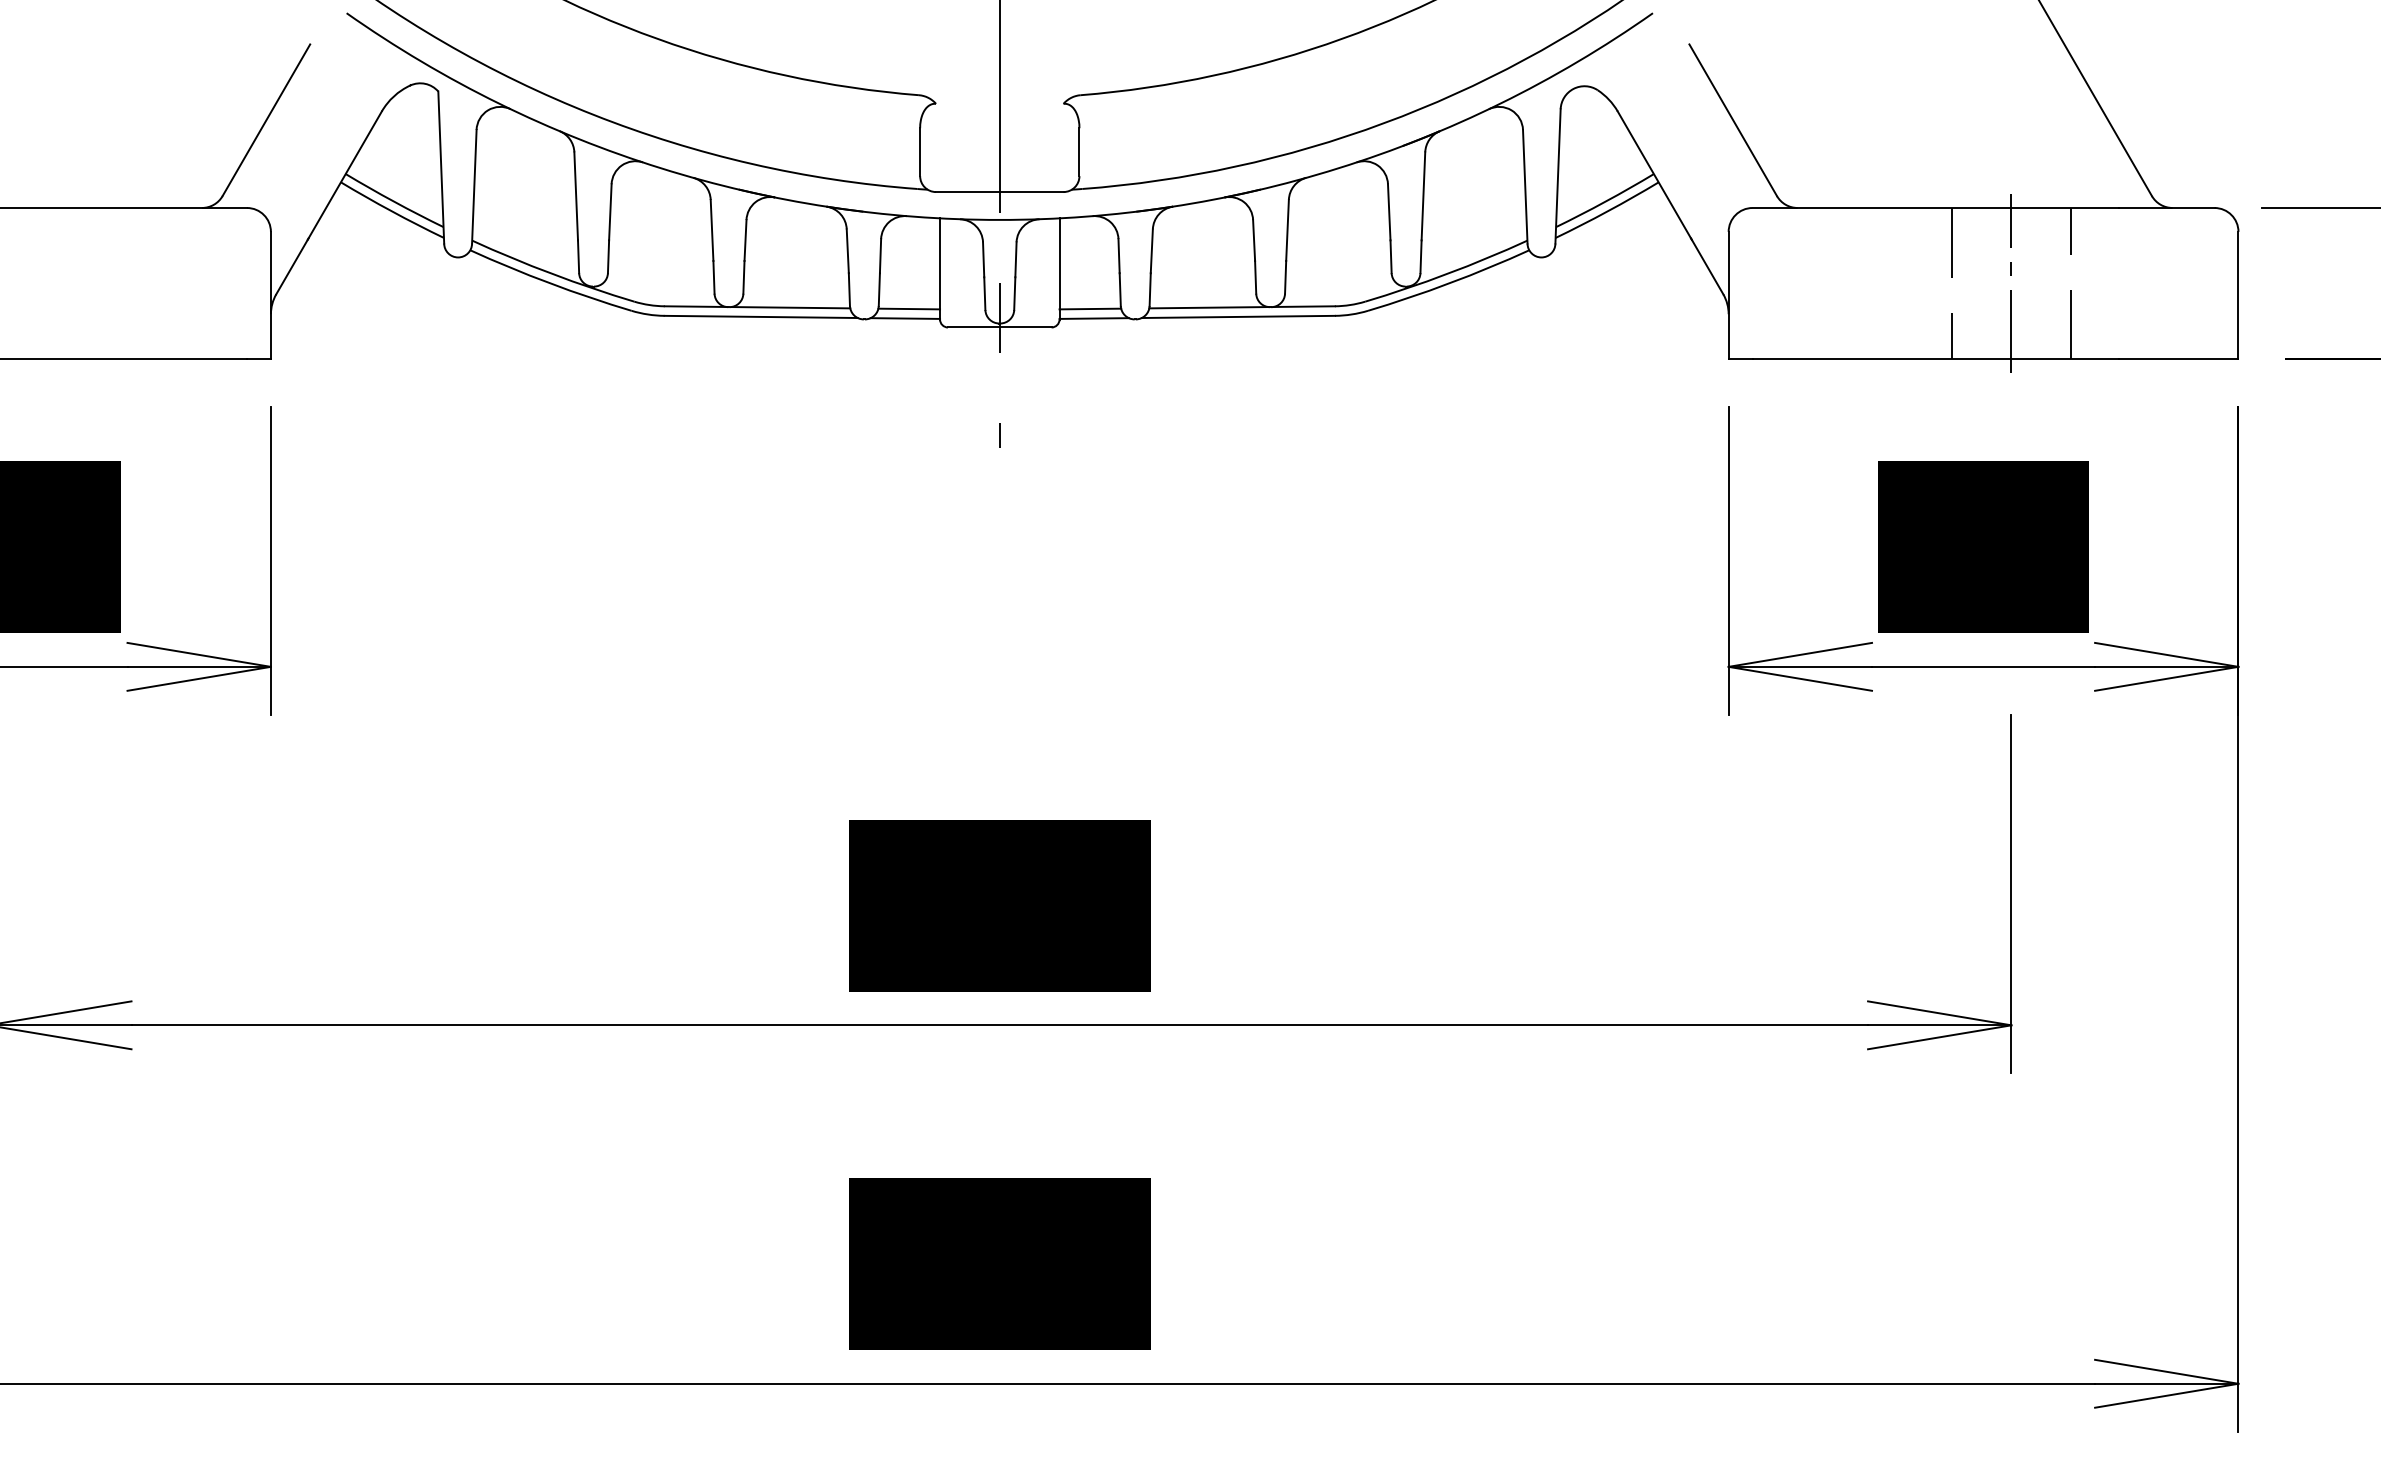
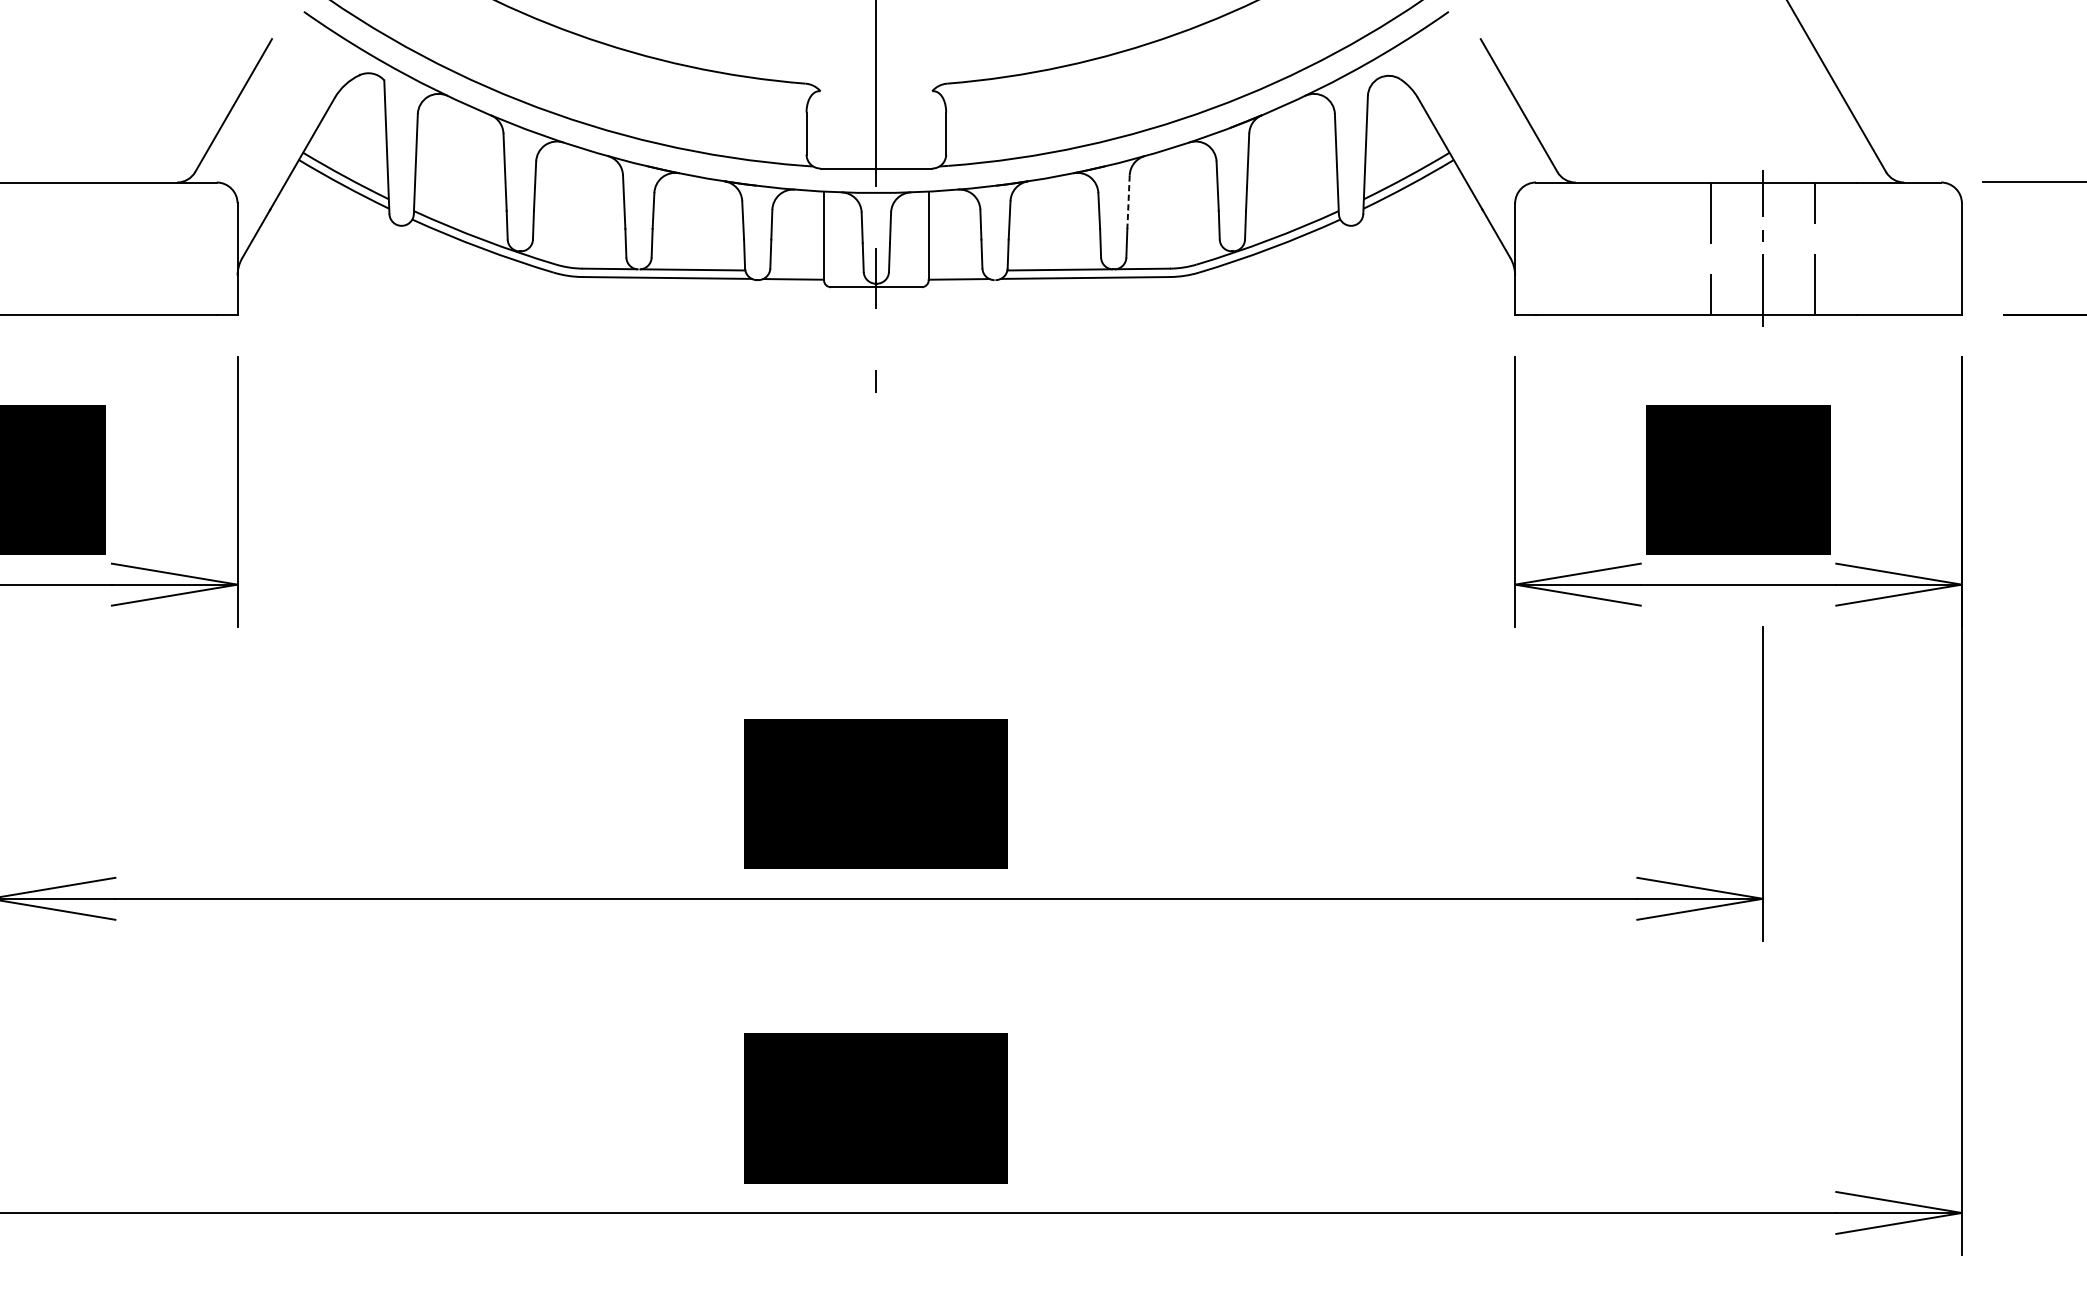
line: (1287, 230) -> (1128, 202), solid -> dashed
line: (909, 308) -> (797, 270), removed
line: (1090, 308) -> (955, 270), removed

